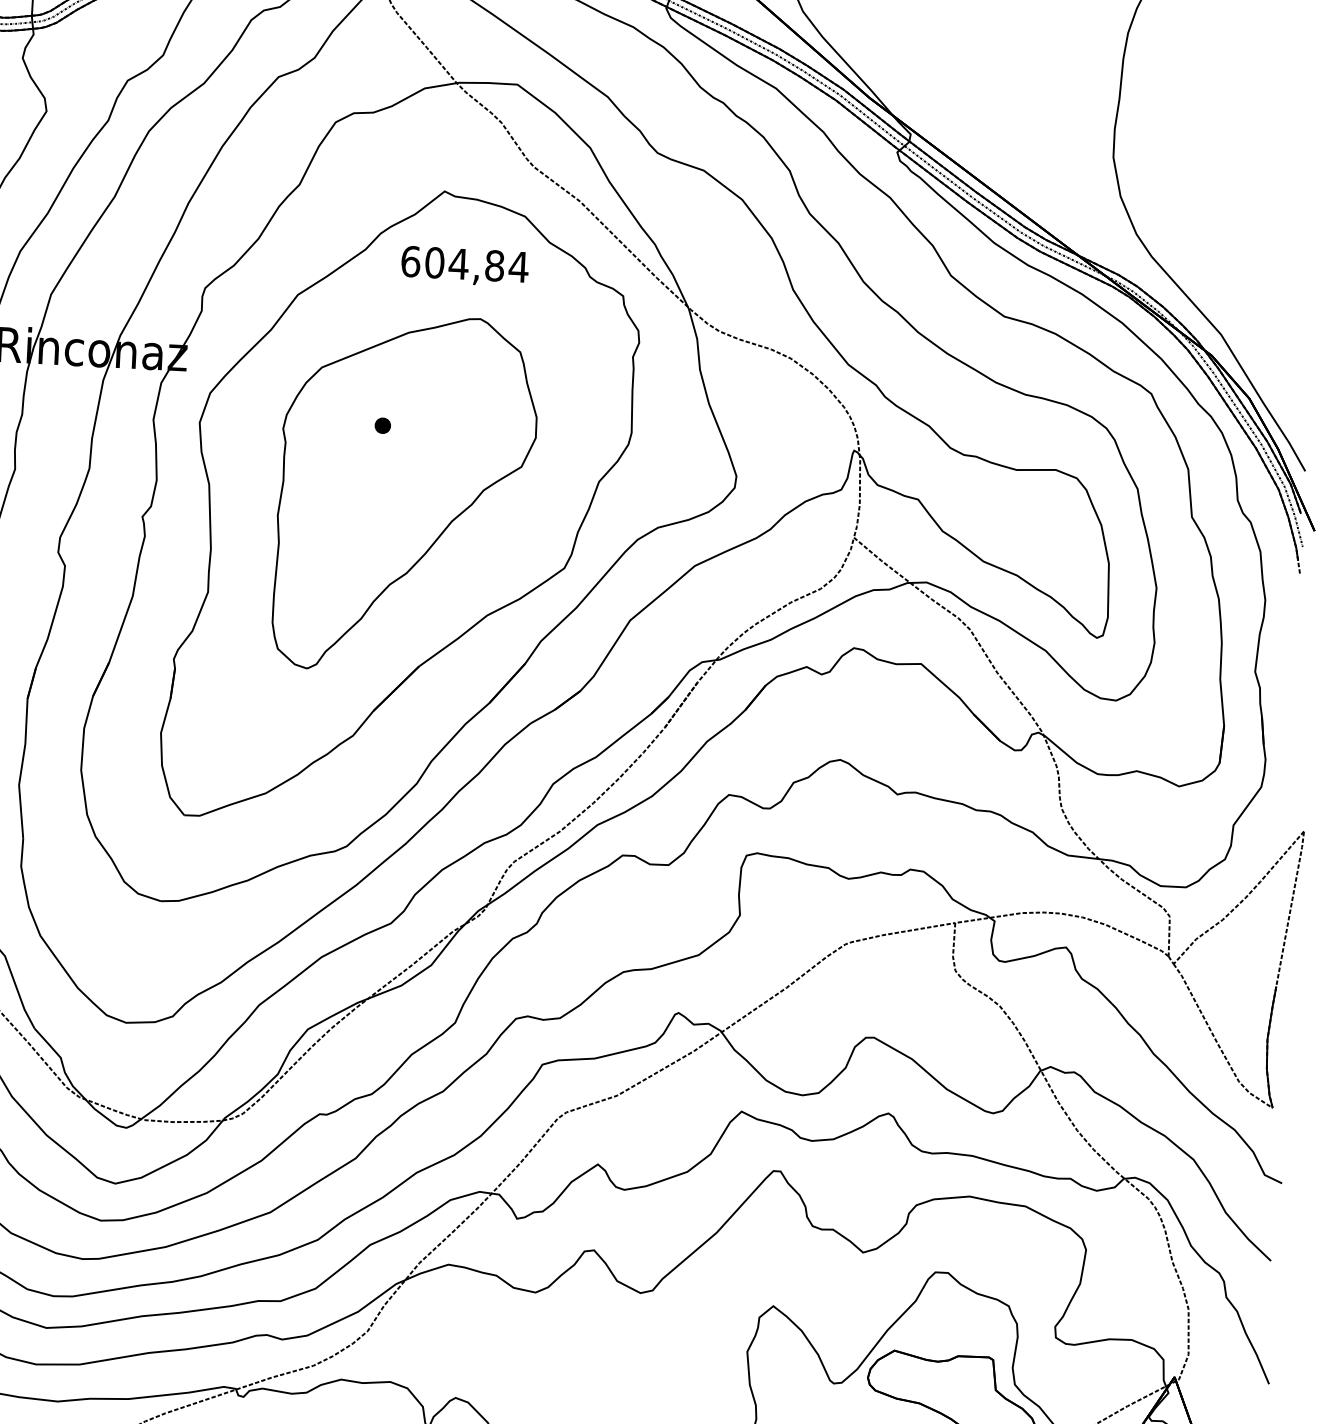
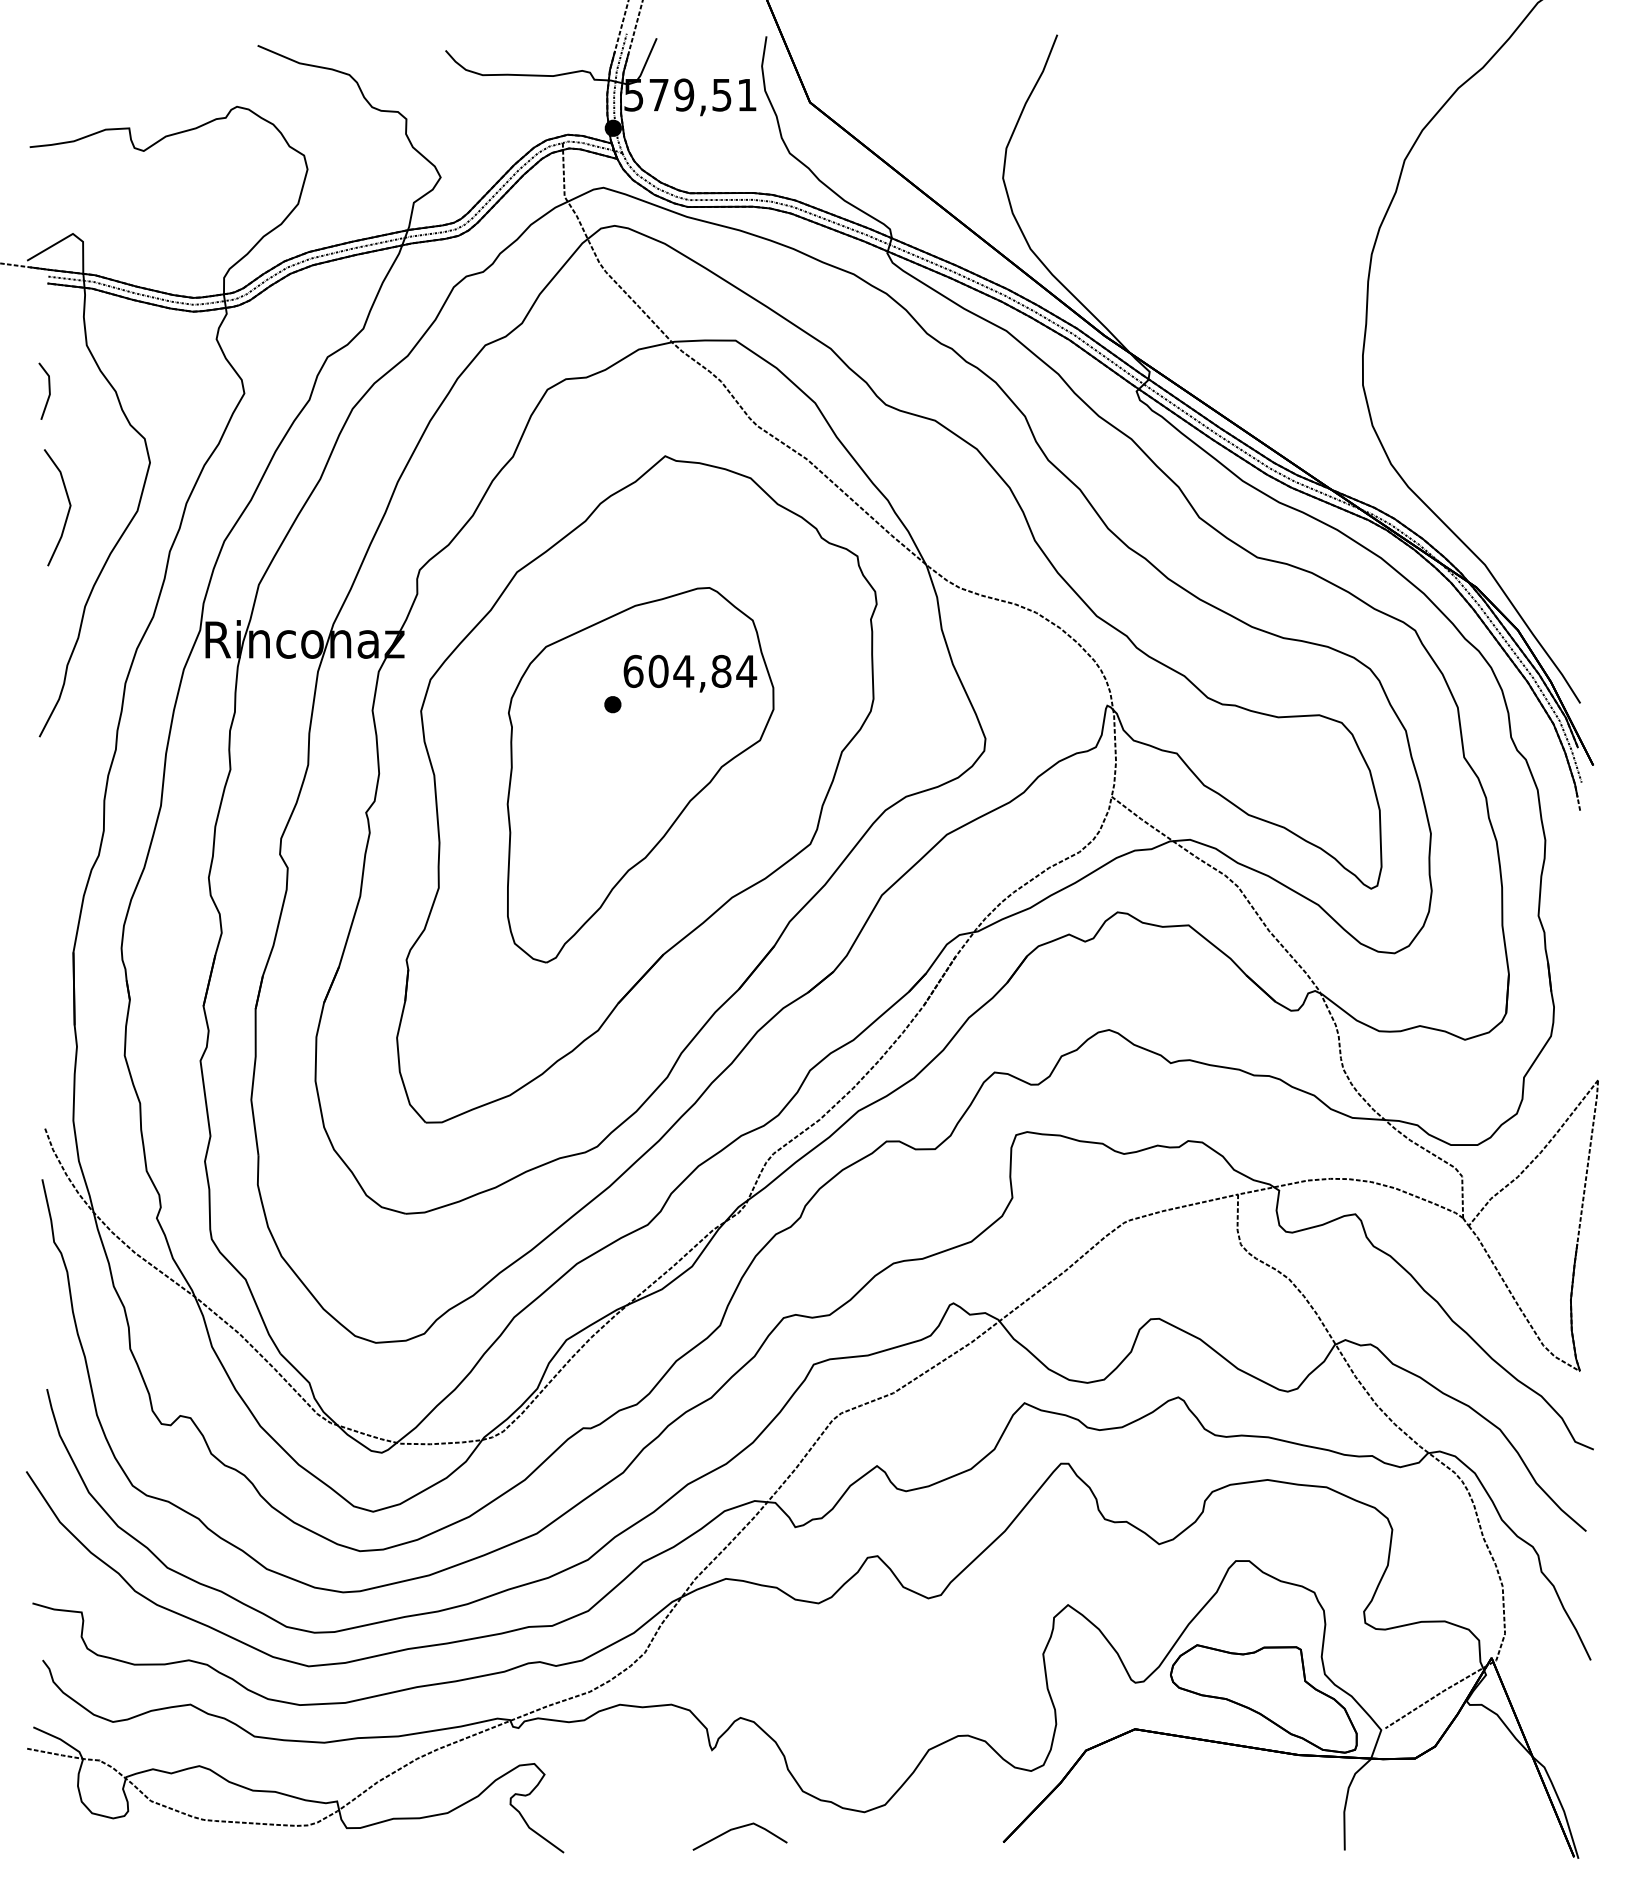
text: (465, 266) -> (690, 673), moved

